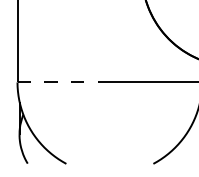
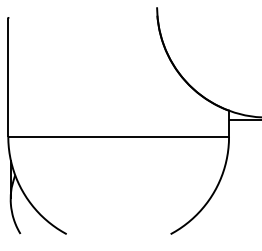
line: (63, 82) -> (63, 136), dashed -> solid

